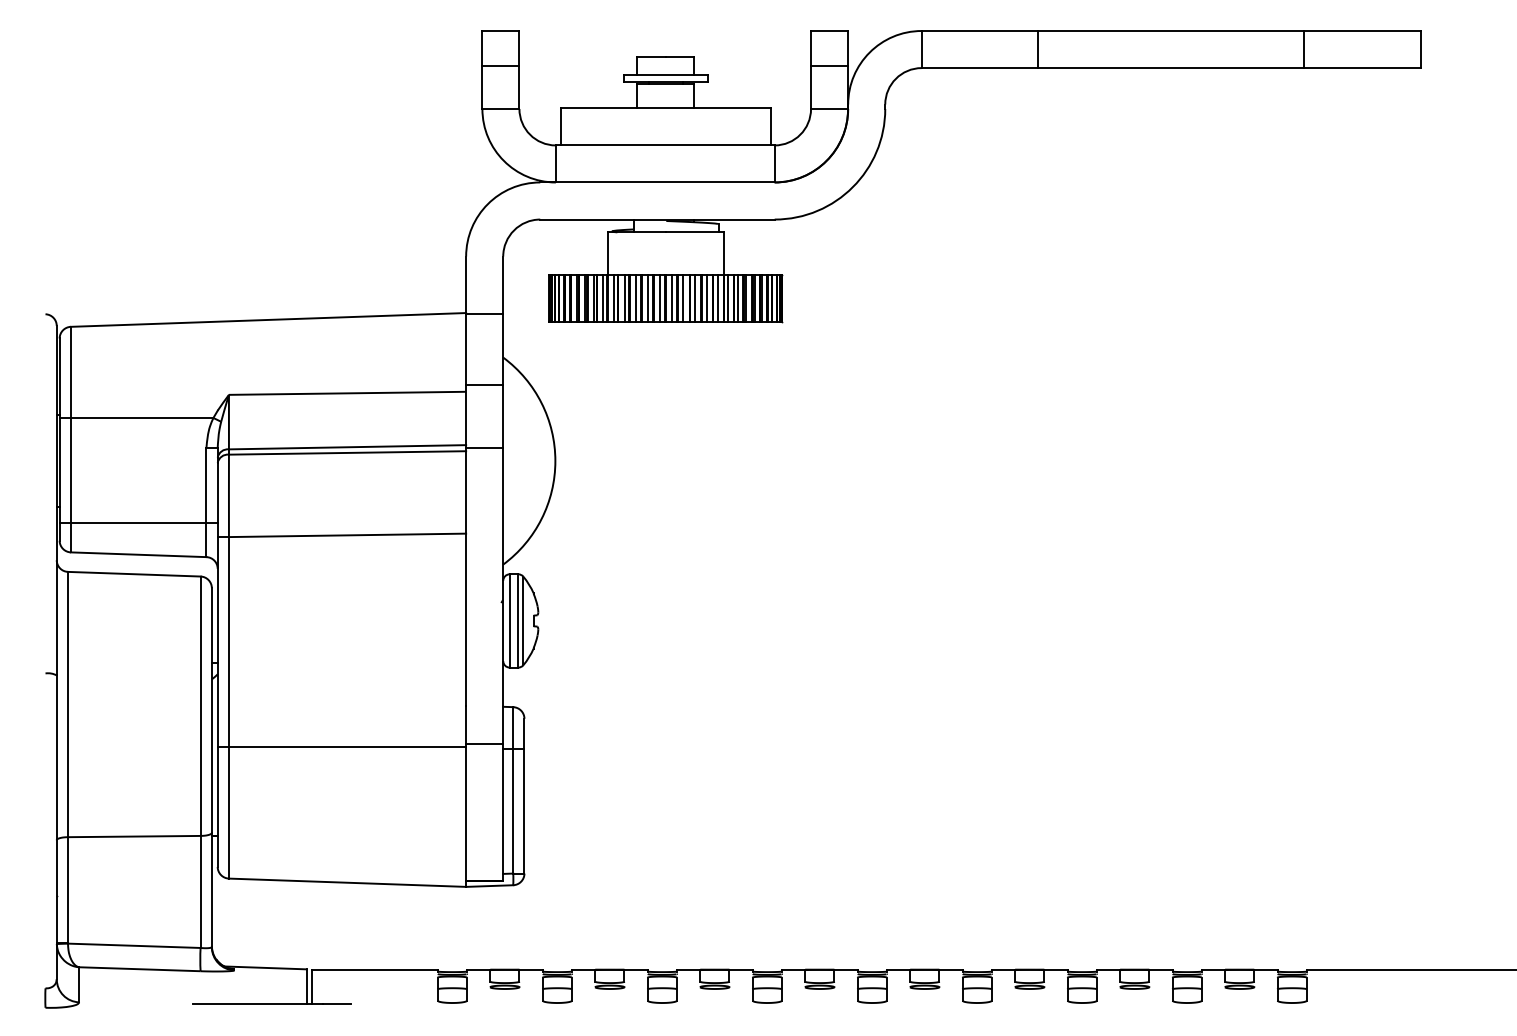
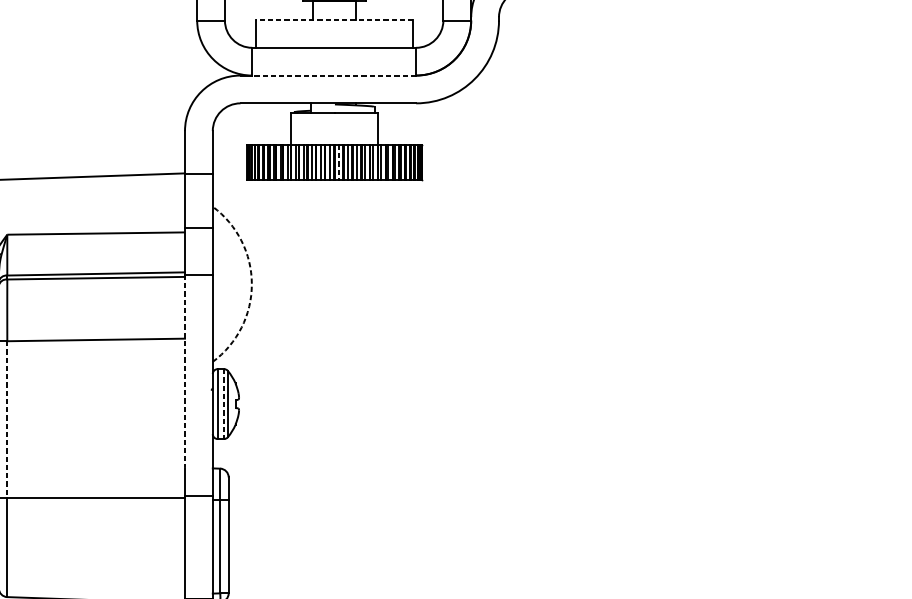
line: (665, 108) -> (334, 20), solid -> dashed
line: (664, 182) -> (333, 75), solid -> dashed
line: (671, 298) -> (338, 162), solid -> dashed
arc: (555, 461) -> (251, 284), solid -> dashed
line: (466, 577) -> (185, 371), solid -> dashed
line: (518, 620) -> (224, 403), solid -> dashed
line: (228, 642) -> (6, 420), solid -> dashed

